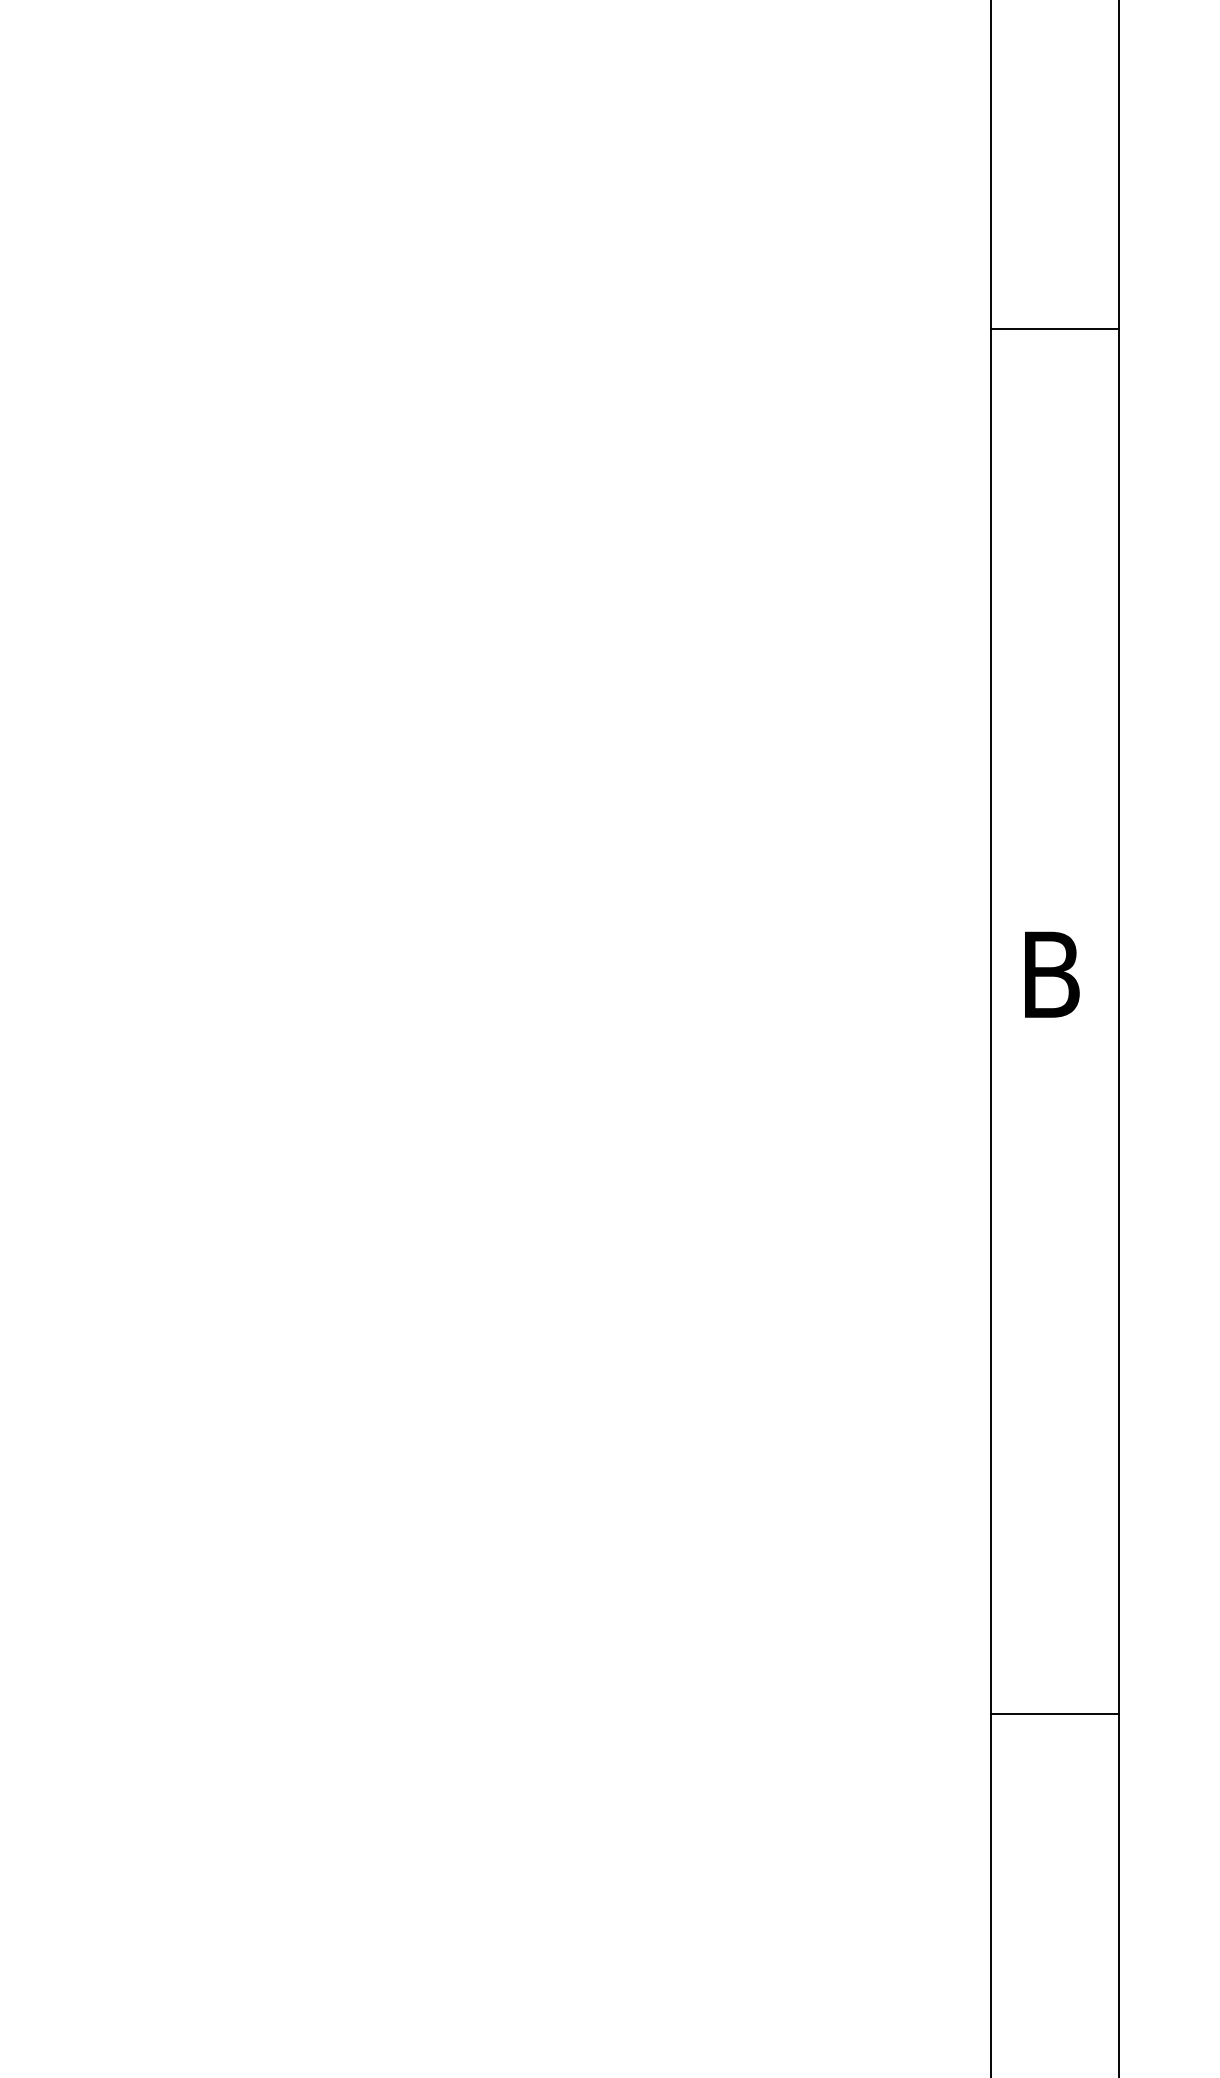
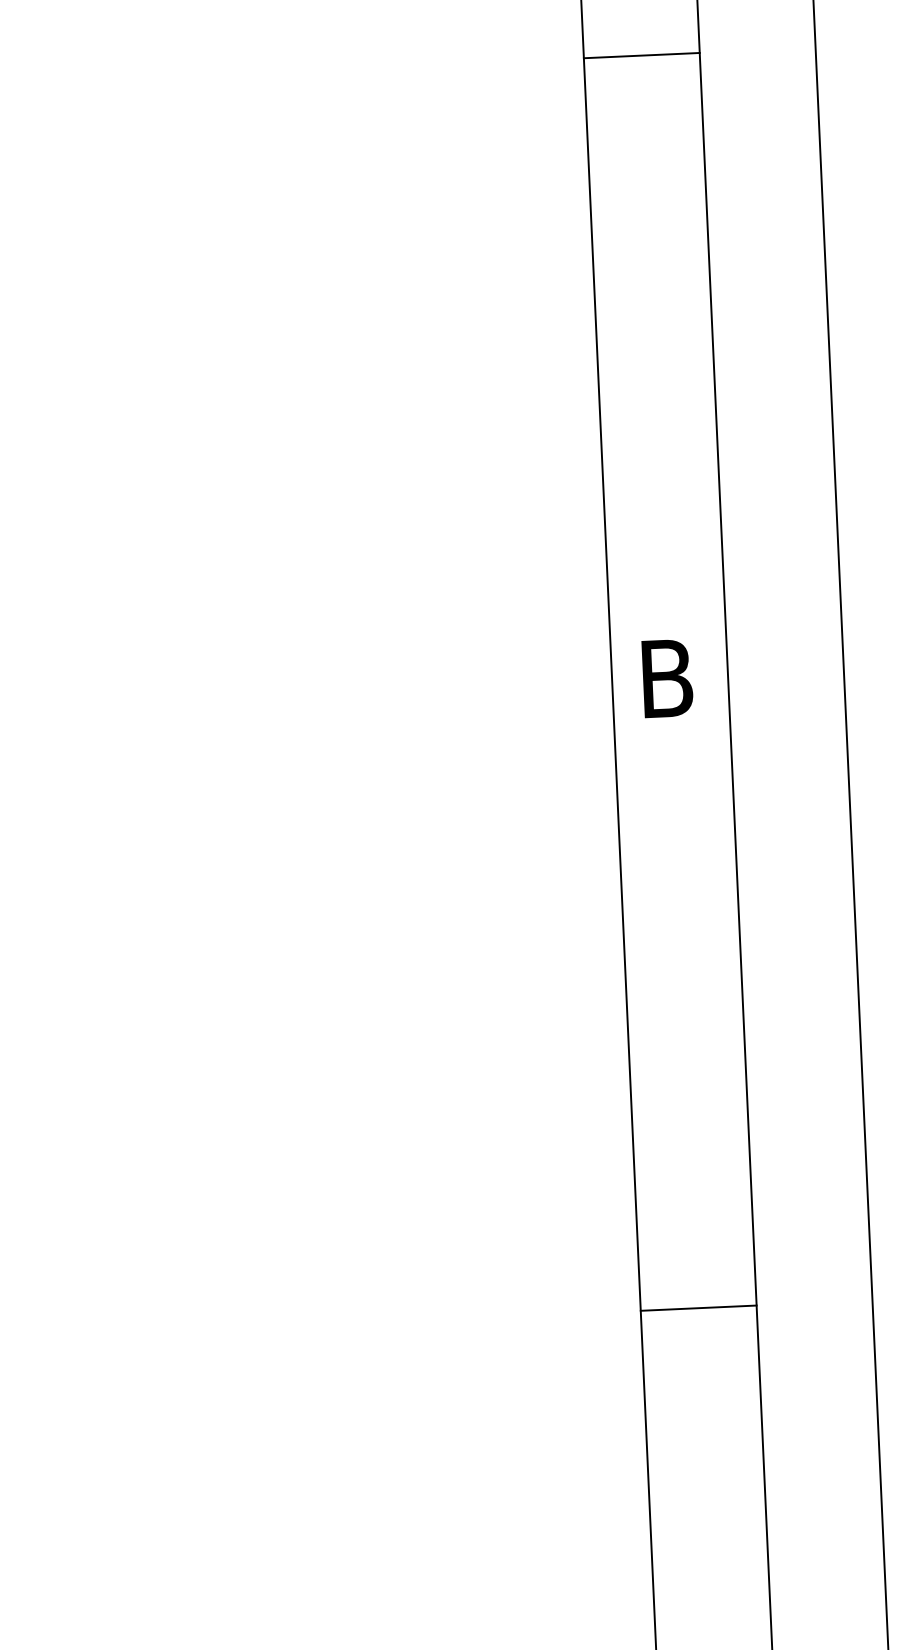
line: (1054, 328) -> (641, 55), moved
line: (1054, 1714) -> (698, 1308), moved

